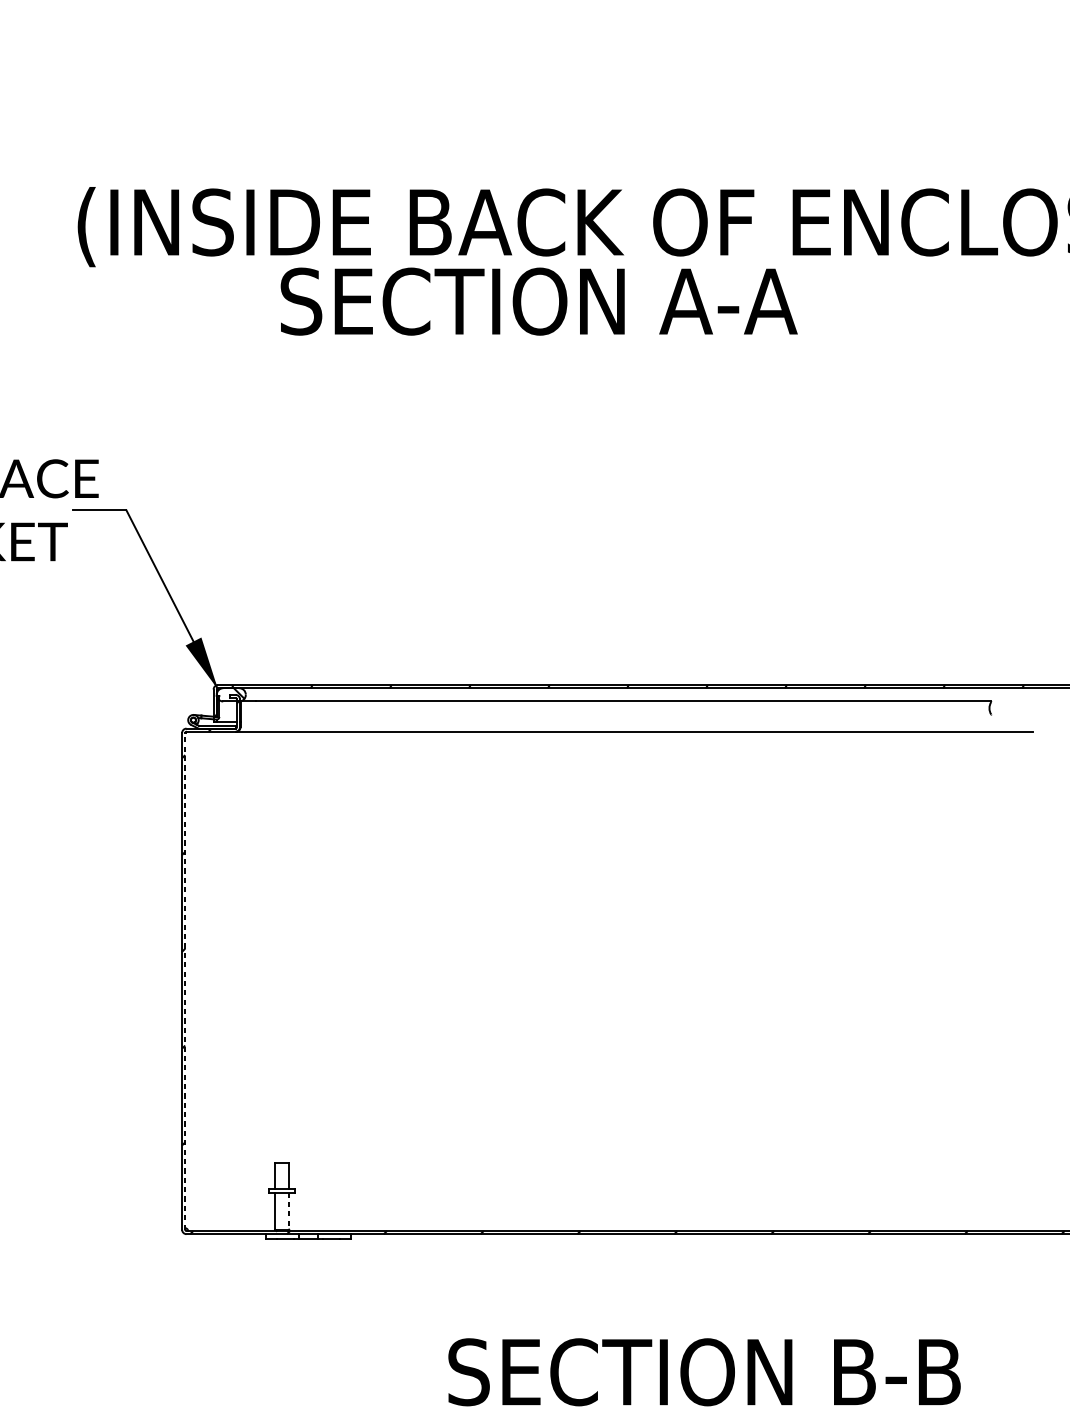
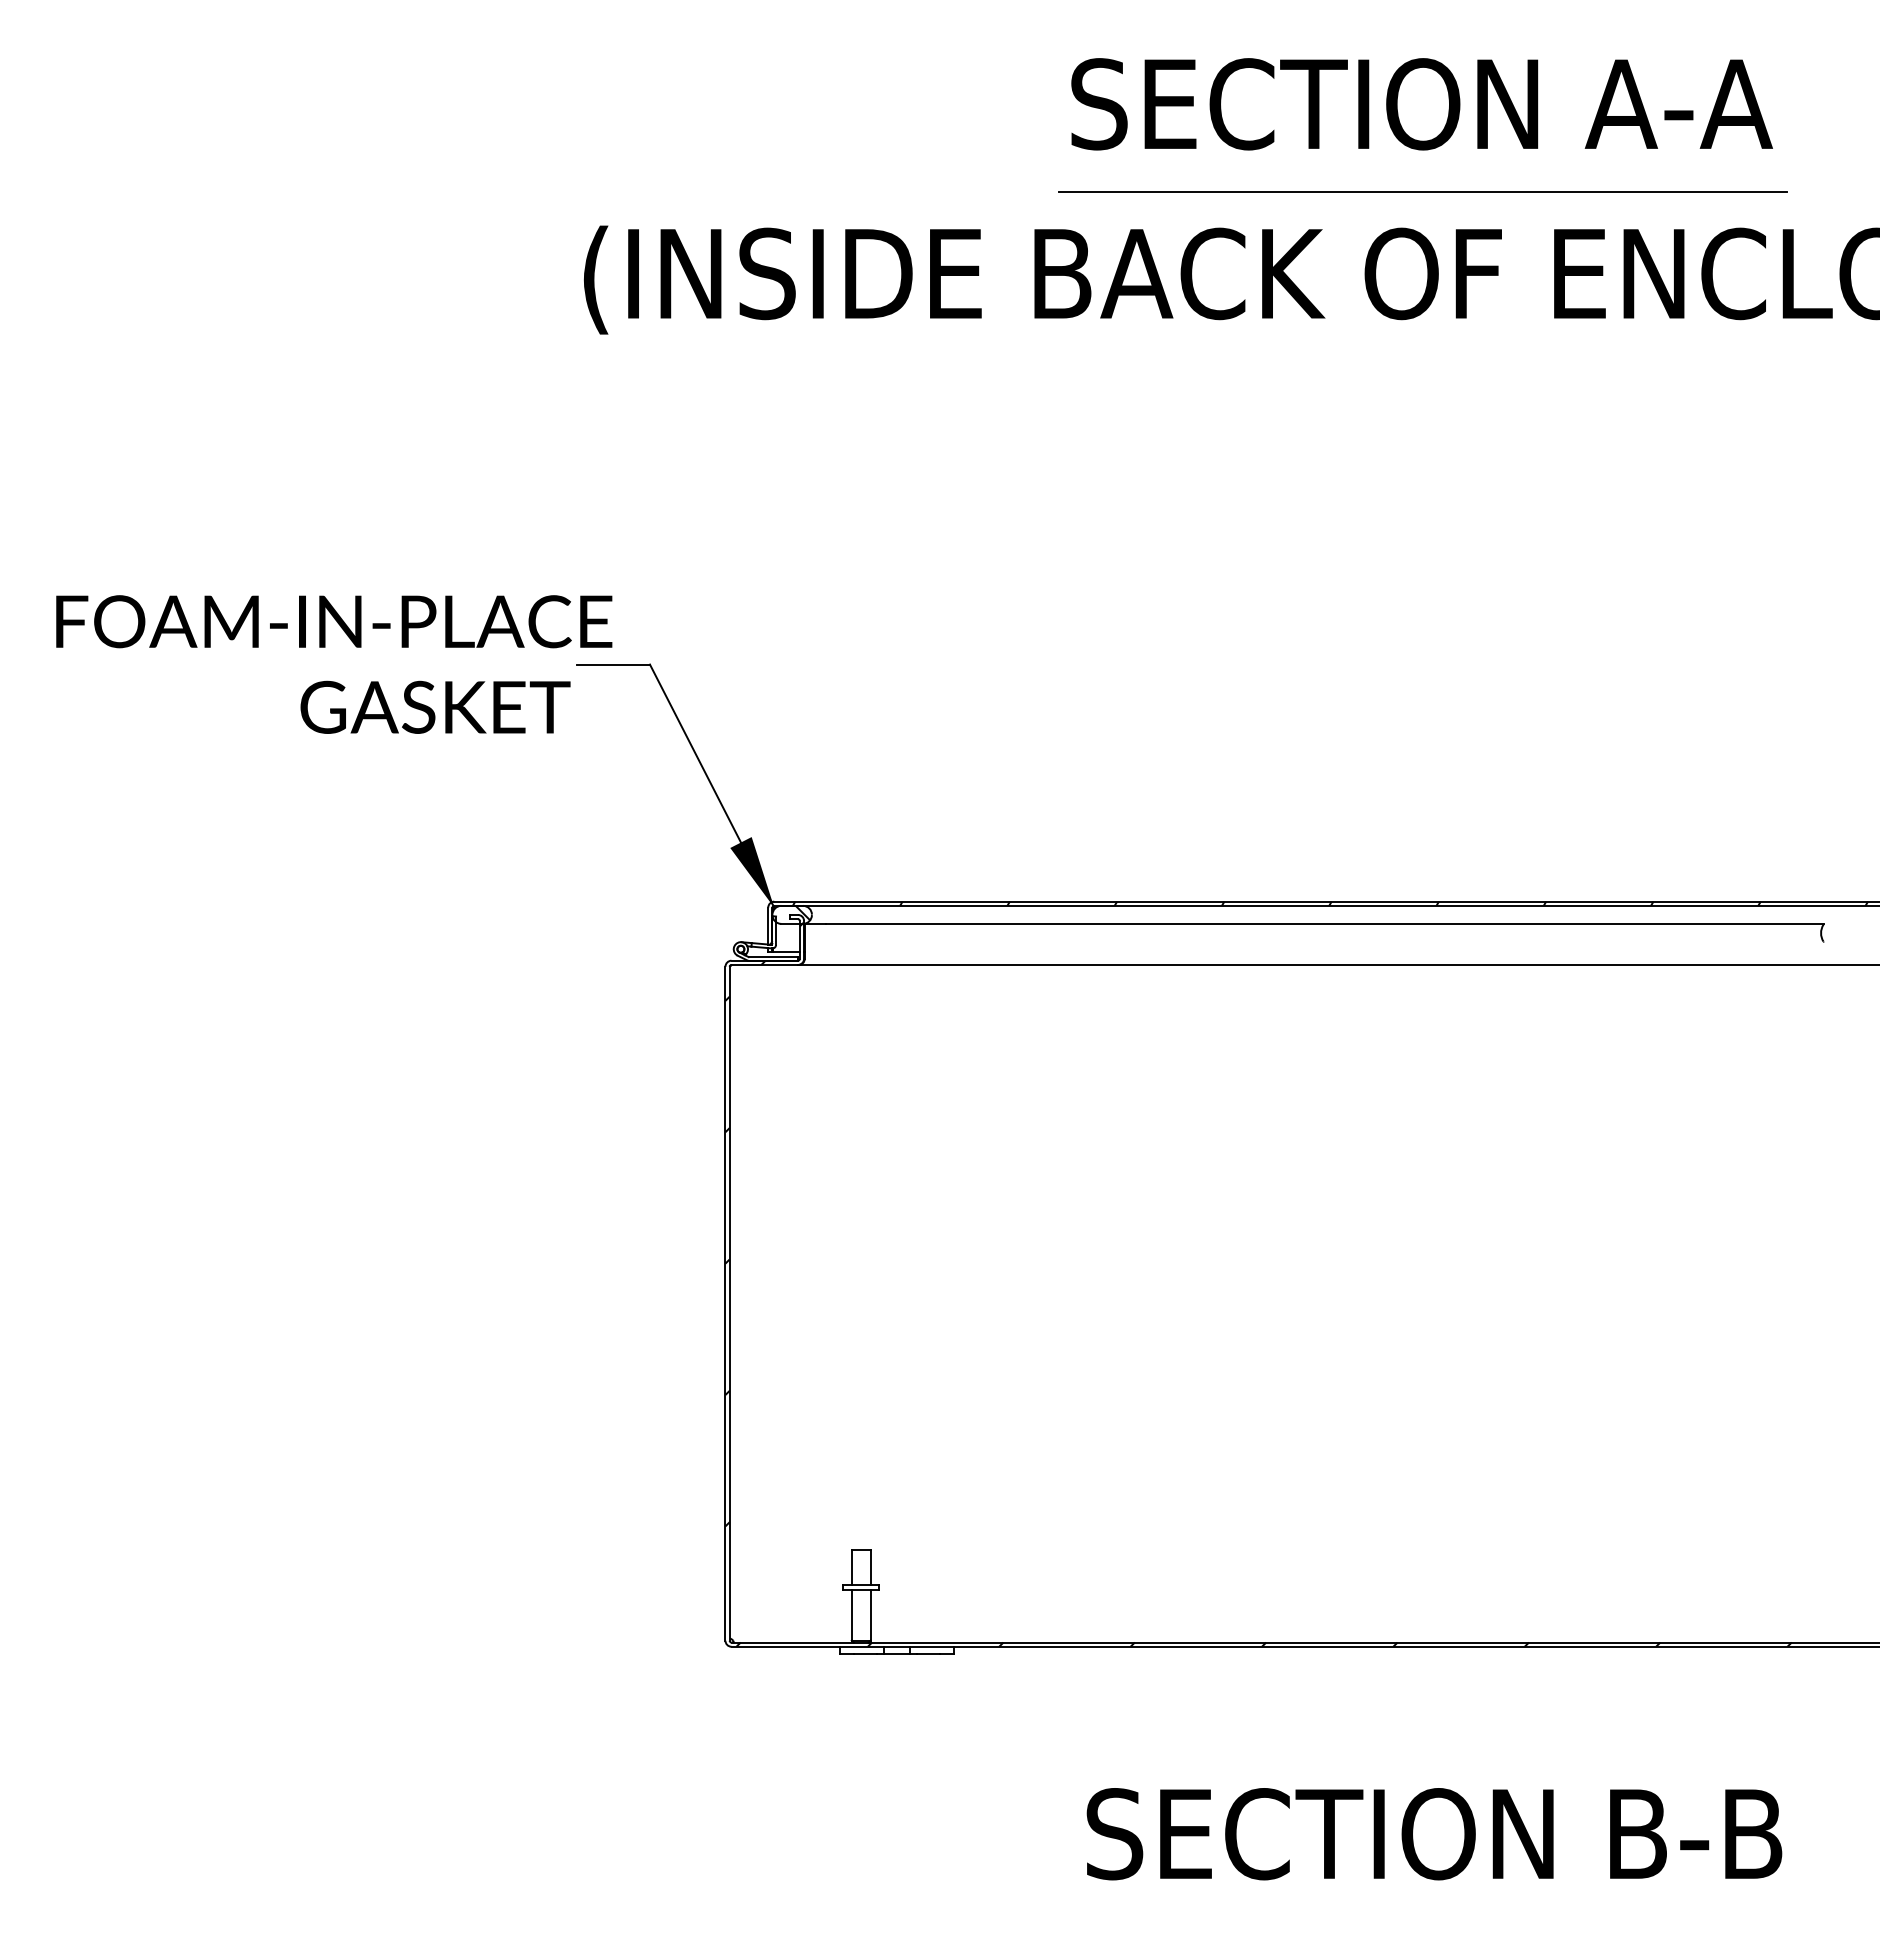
line: (696, 162) -> (1423, 192), added
text: (538, 301) -> (1421, 104), moved
line: (185, 981) -> (729, 1303), dashed -> solid
line: (288, 1211) -> (870, 1615), dashed -> solid

